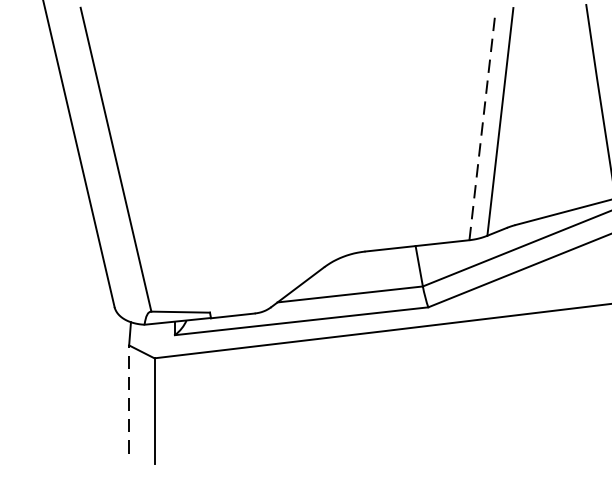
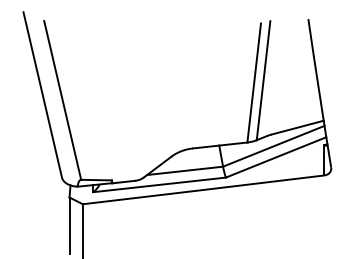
line: (483, 127) -> (254, 83), dashed -> solid
line: (129, 398) -> (69, 225), dashed -> solid

